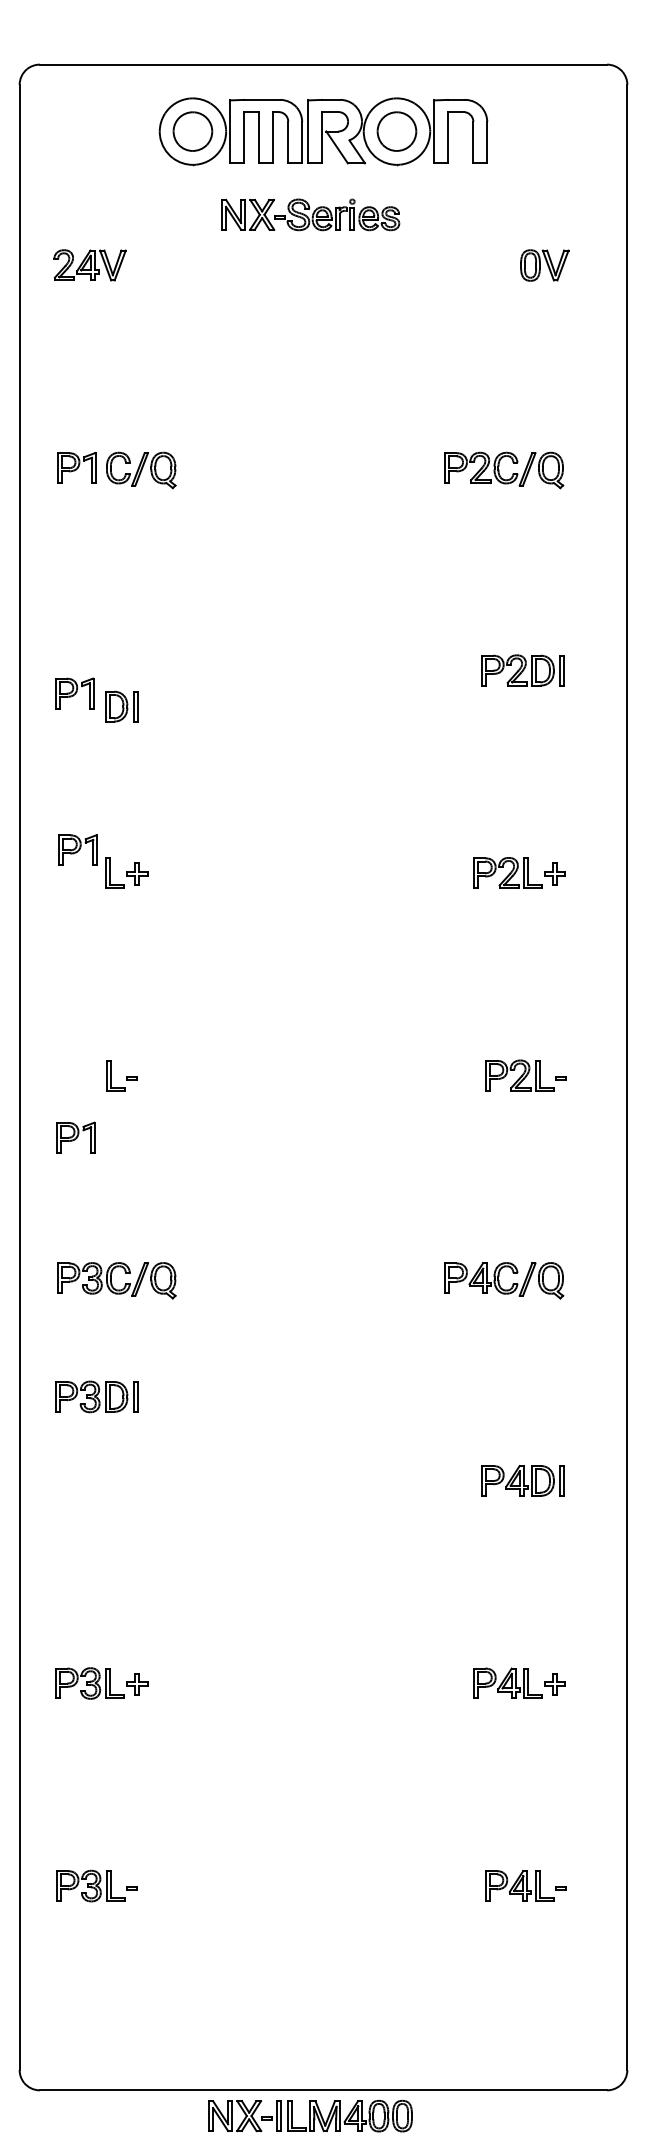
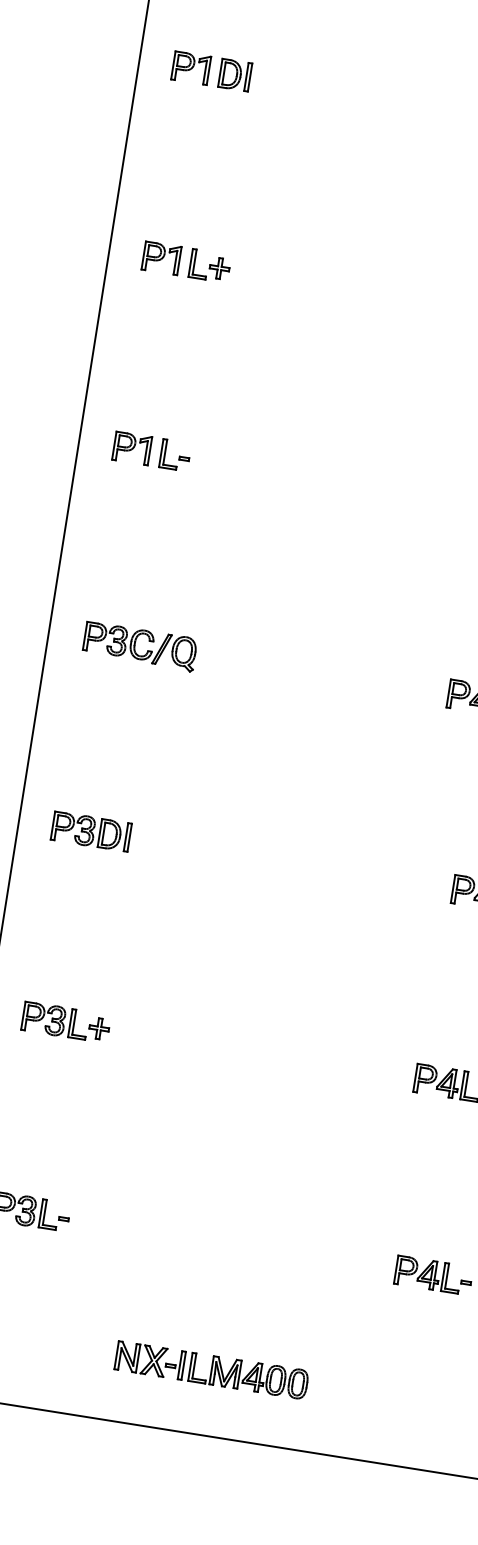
part: (74, 693) -> (190, 68), moved
part: (121, 706) -> (235, 75), moved
part: (77, 849) -> (160, 257), moved
part: (75, 1137) -> (131, 448), moved
part: (96, 1396) -> (91, 831), moved
part: (310, 2115) -> (211, 1369), moved

